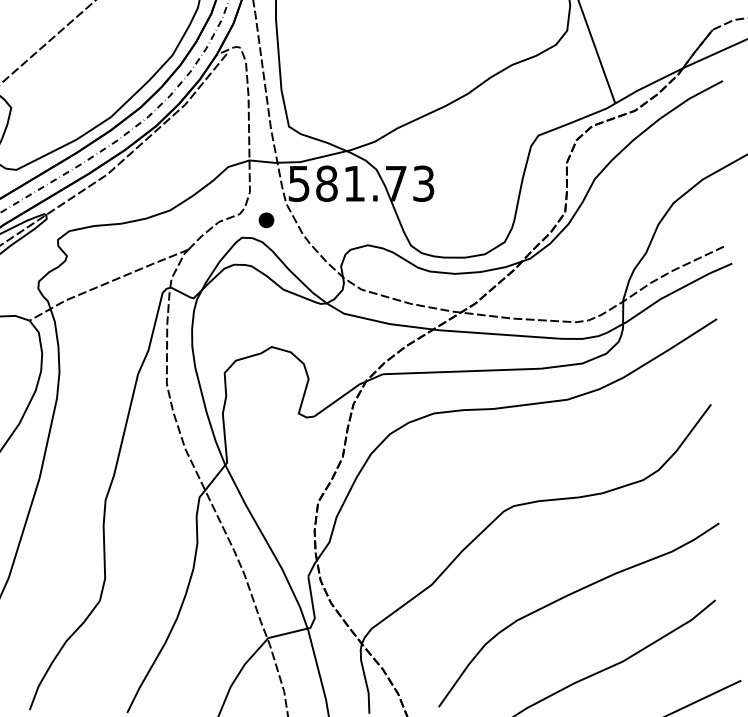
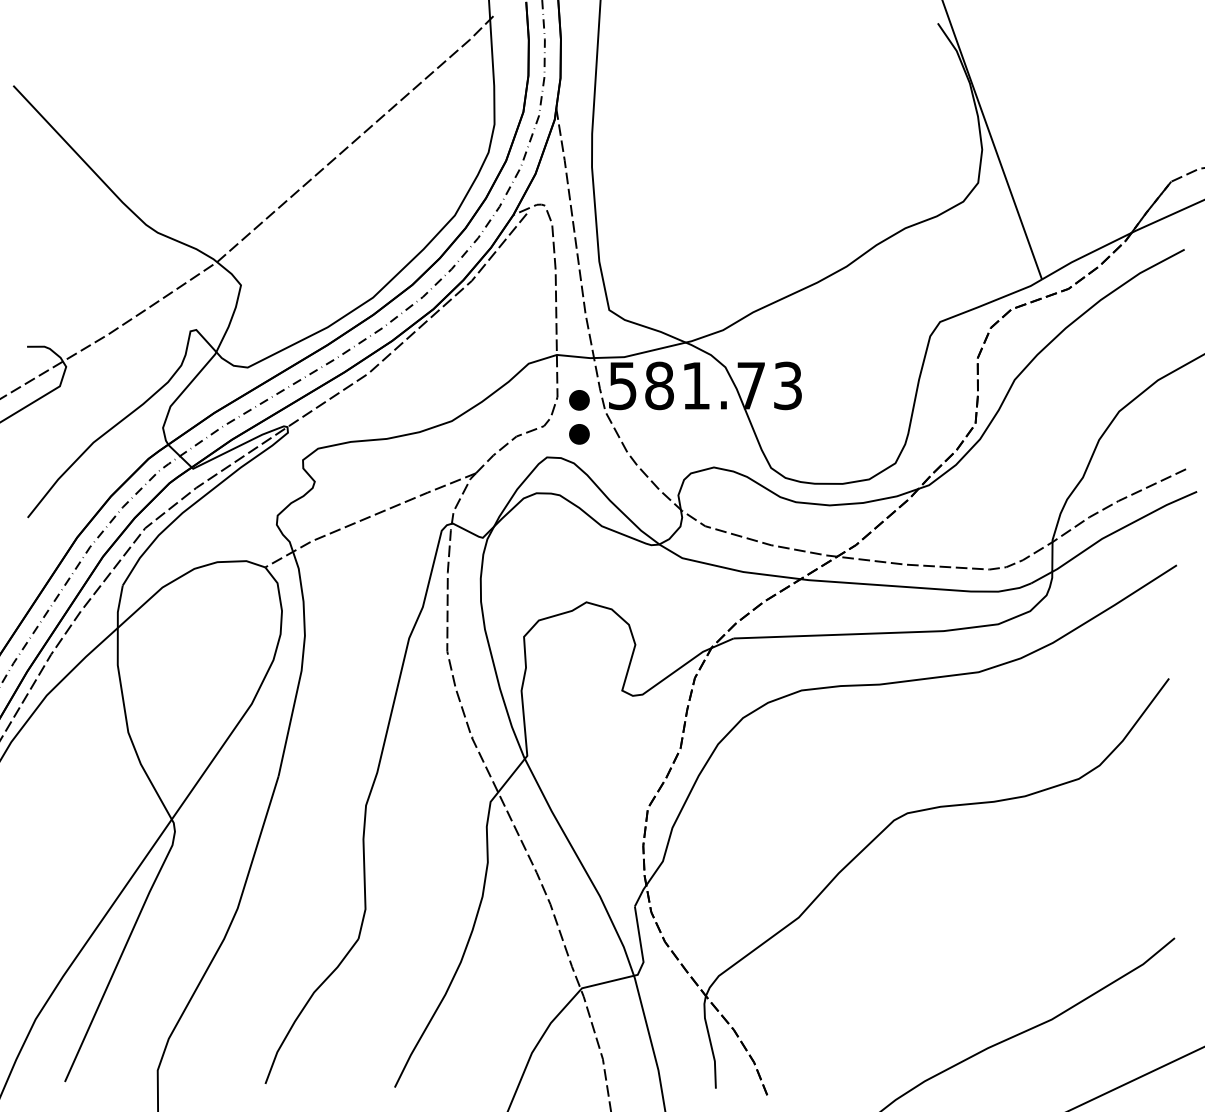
part: (266, 194) -> (579, 400), added
curve: (568, 595) -> (980, 932), removed

